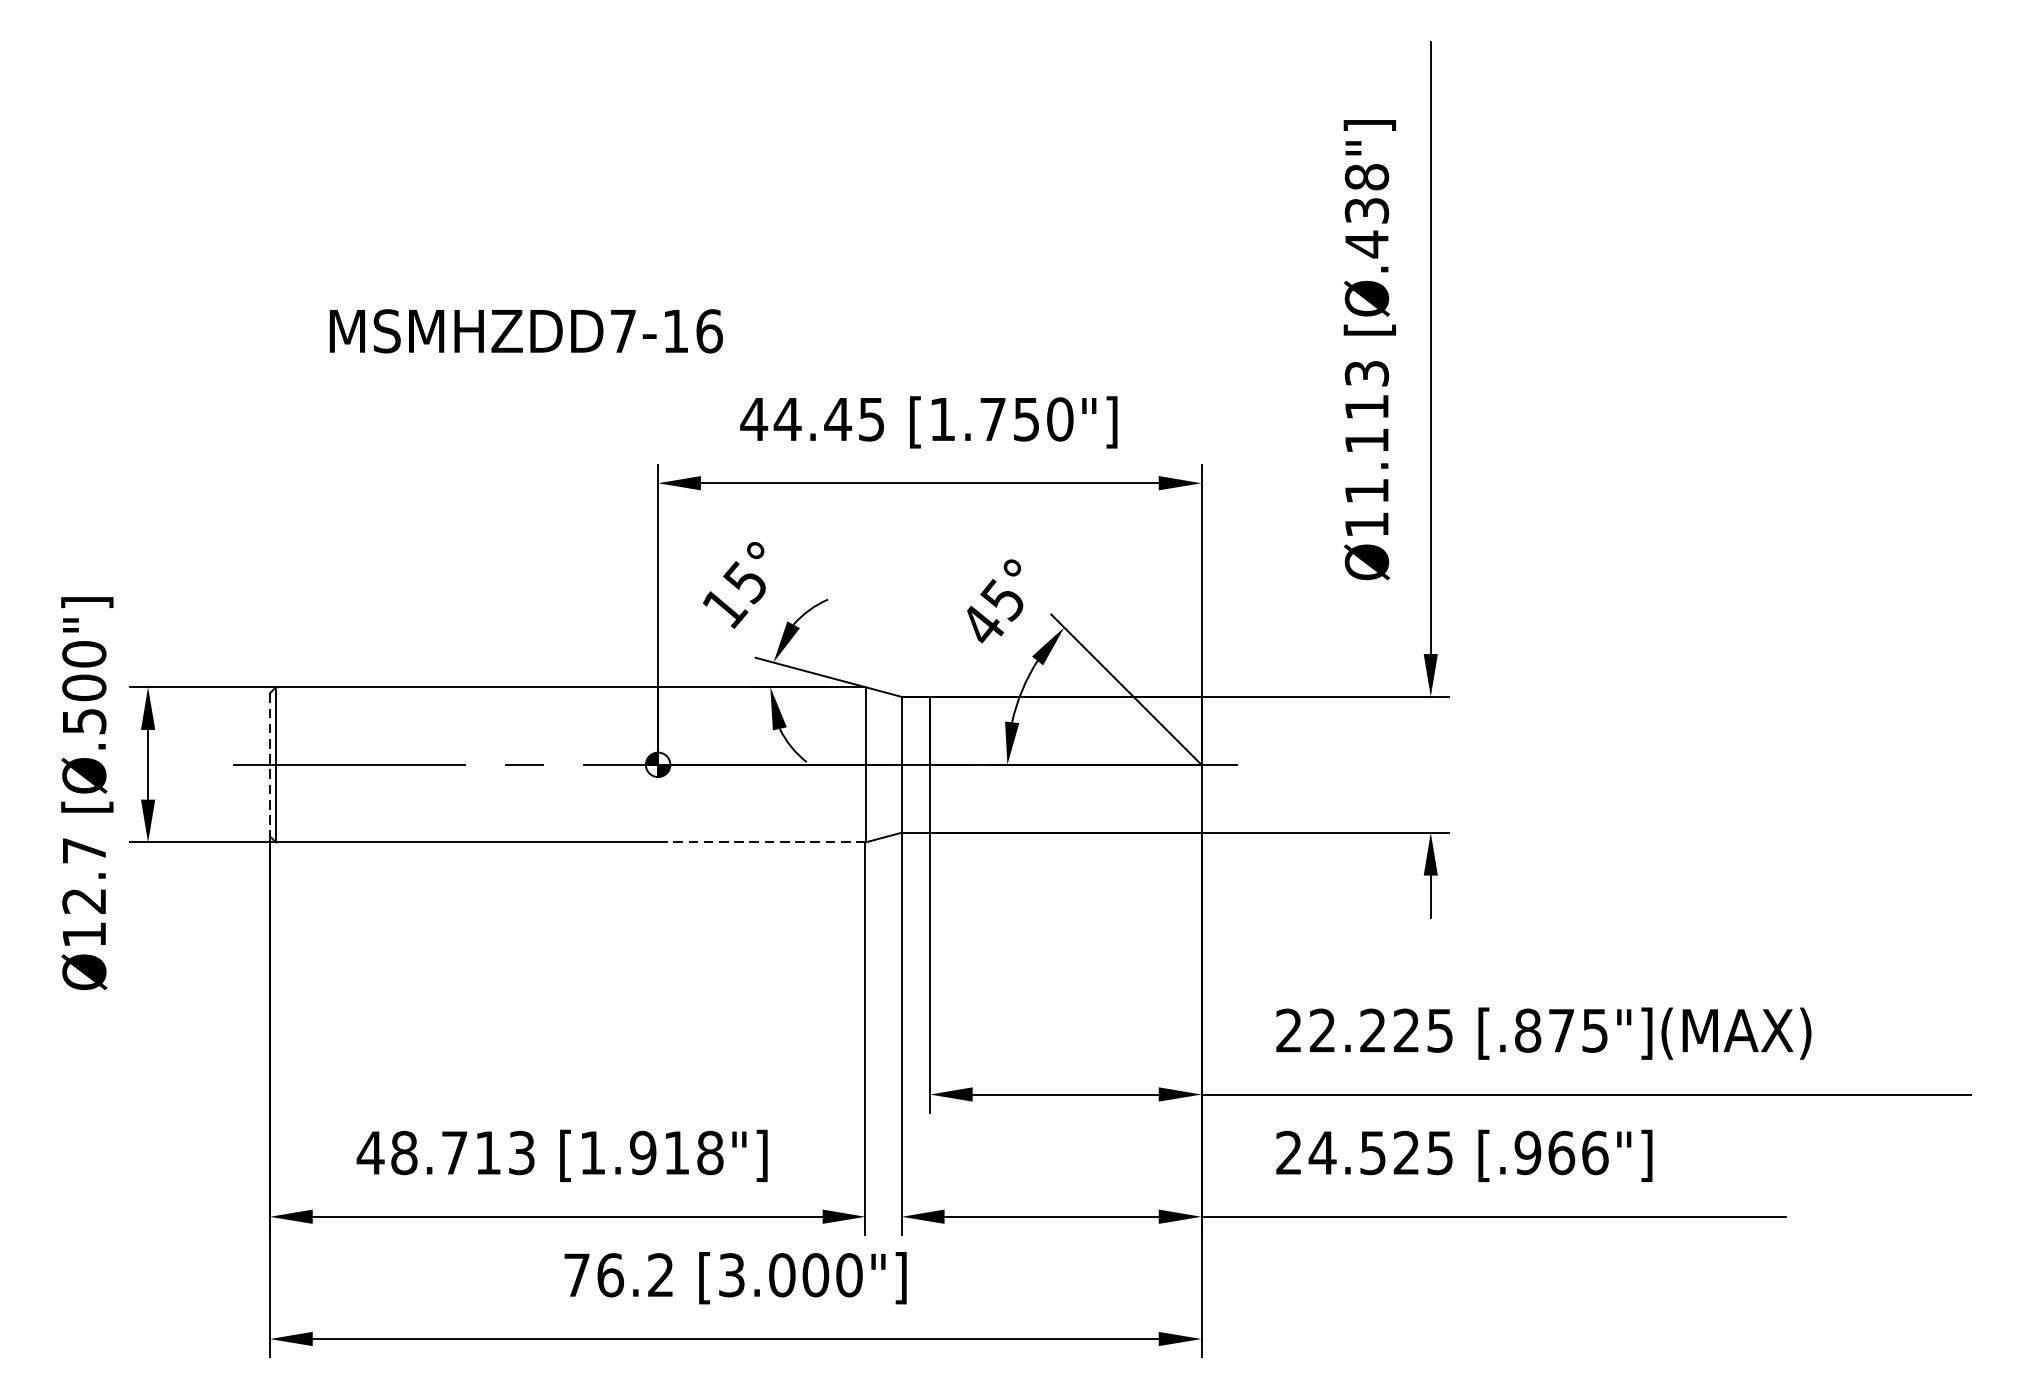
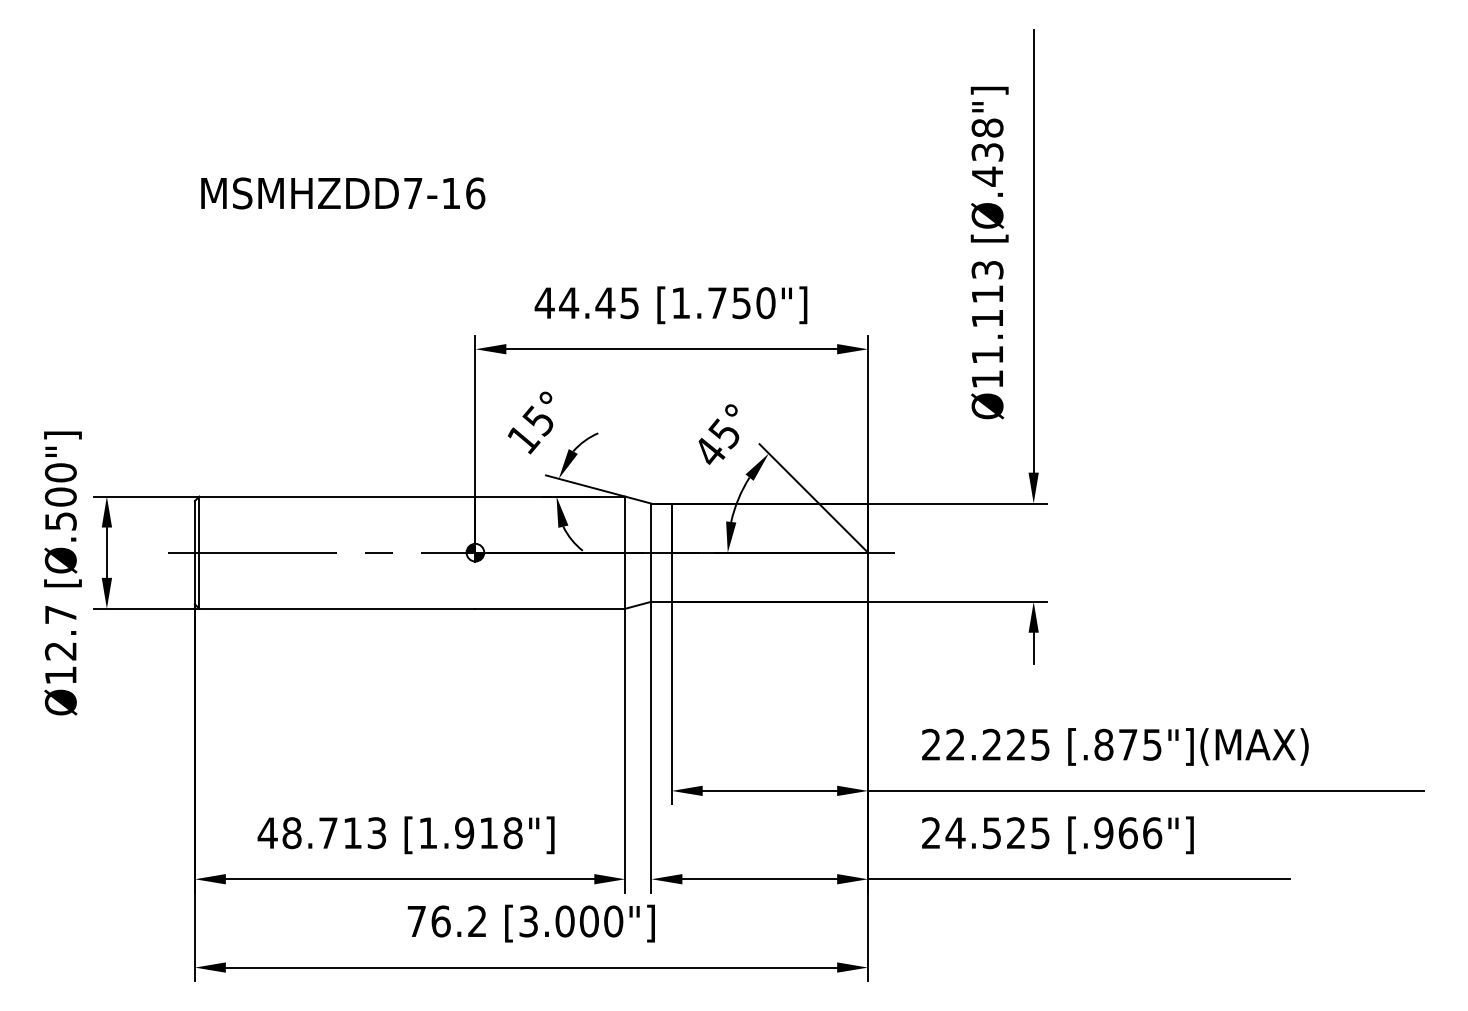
text: (526, 331) -> (343, 193), moved
line: (269, 764) -> (194, 552), dashed -> solid
line: (762, 842) -> (550, 608), dashed -> solid

